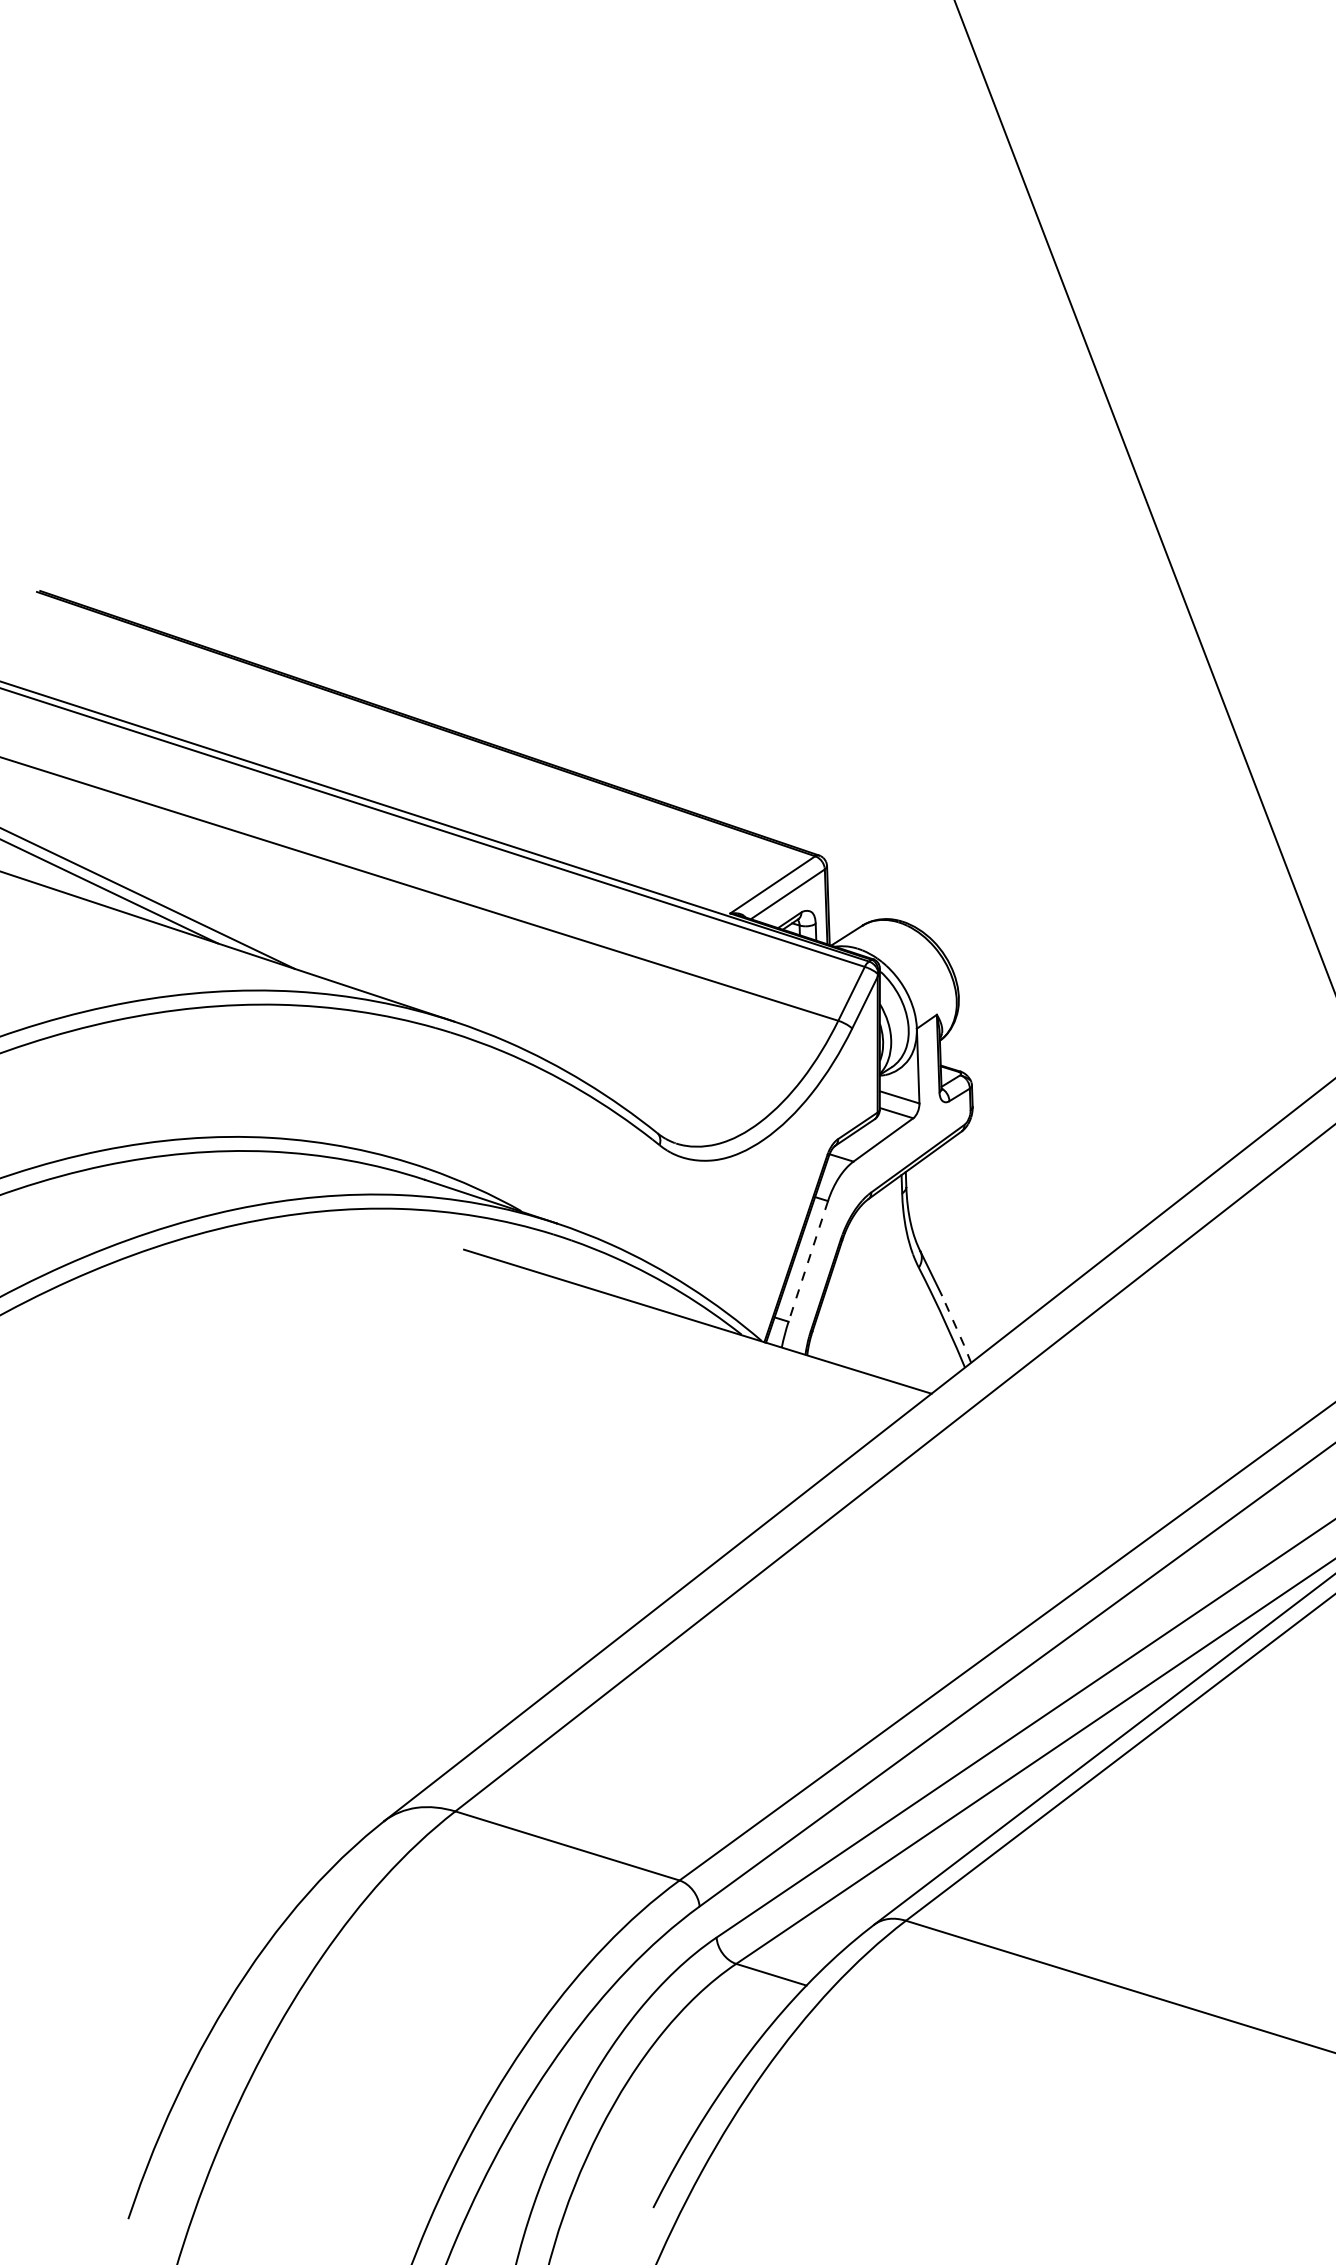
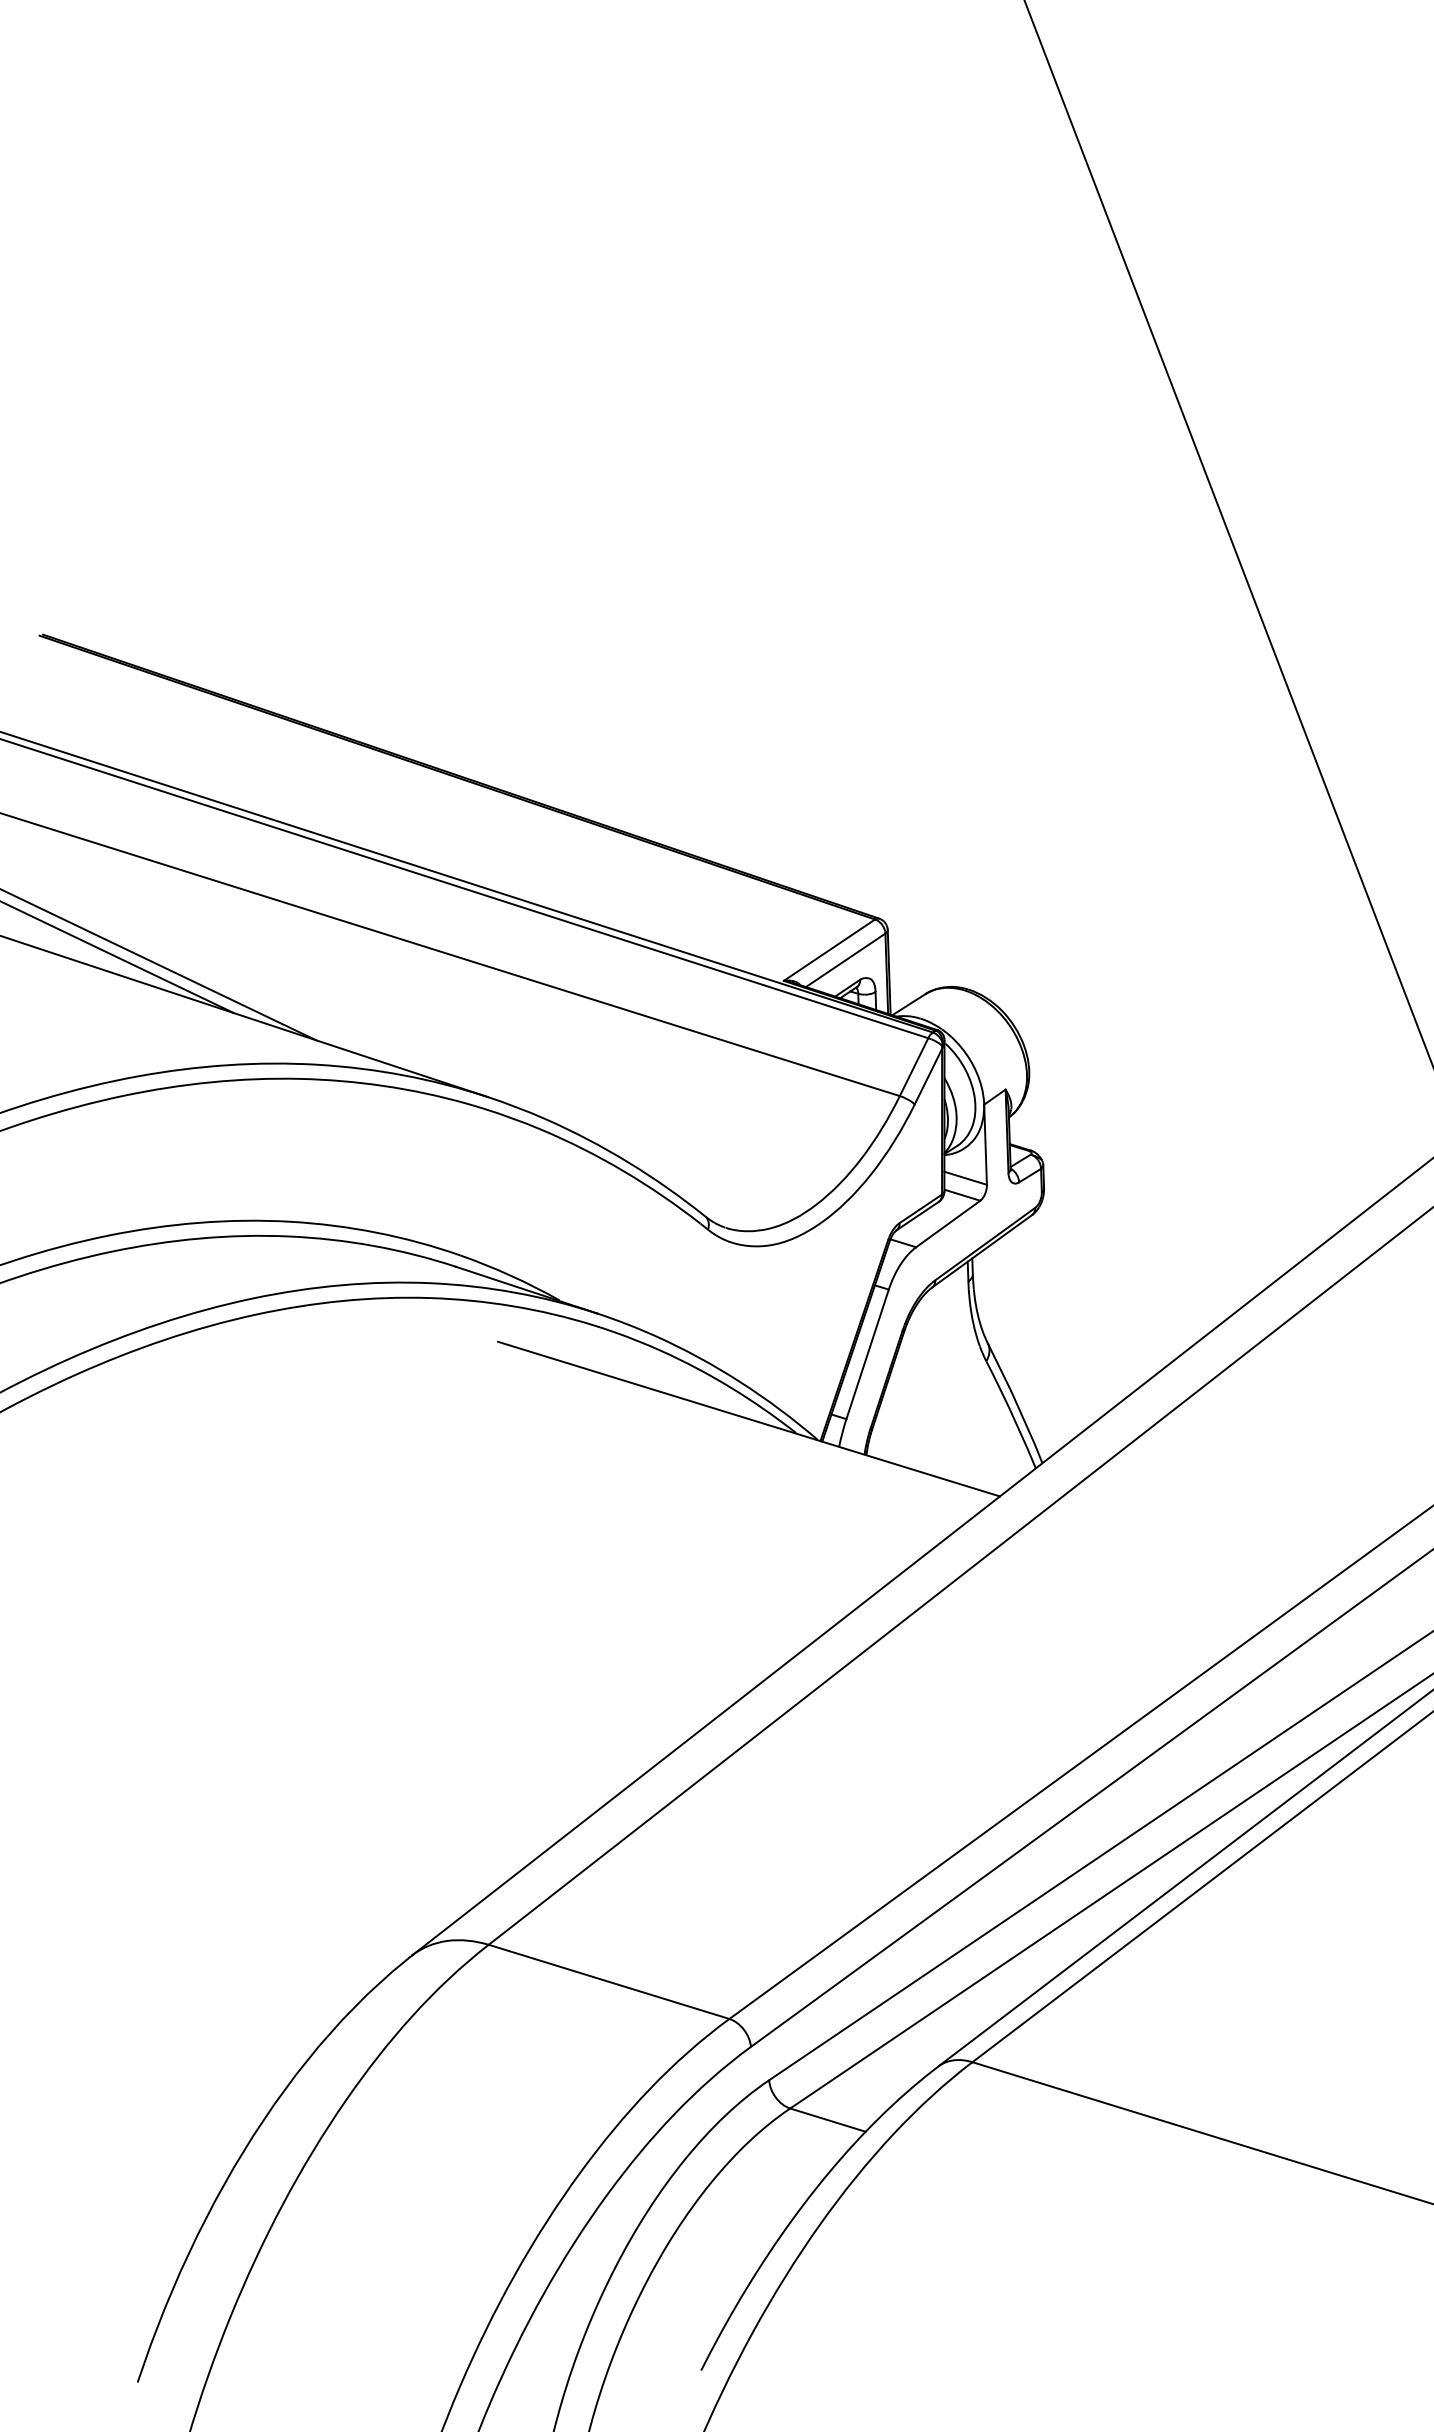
line: (808, 1261) -> (867, 1354), dashed -> solid
line: (957, 1329) -> (1027, 1427), dashed -> solid

